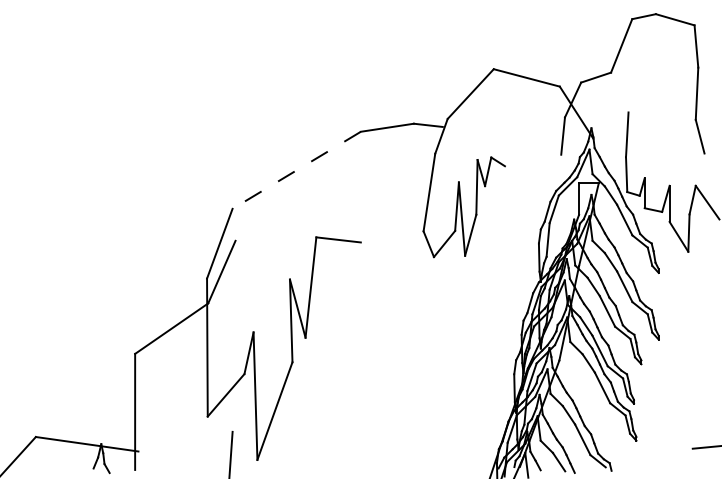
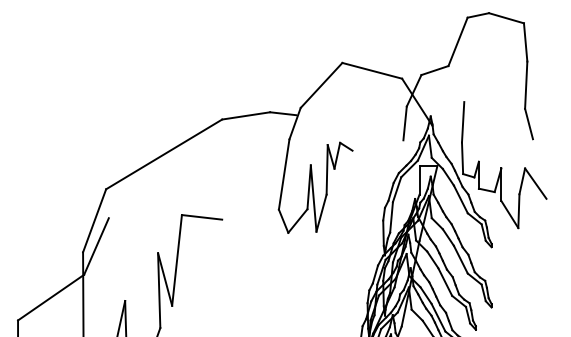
line: (296, 170) -> (163, 154), dashed -> solid

